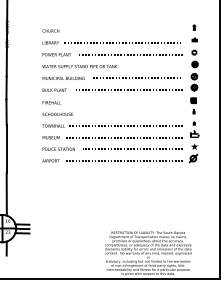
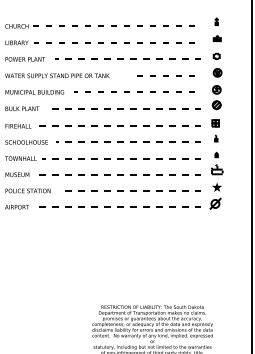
line: (122, 31) -> (116, 27), added
line: (159, 66) -> (168, 75), added
line: (123, 102) -> (118, 125), added
line: (130, 114) -> (127, 142), added

